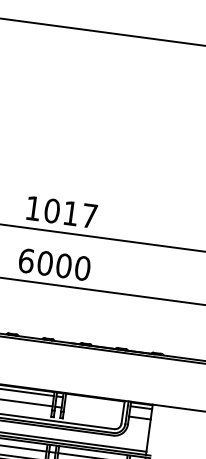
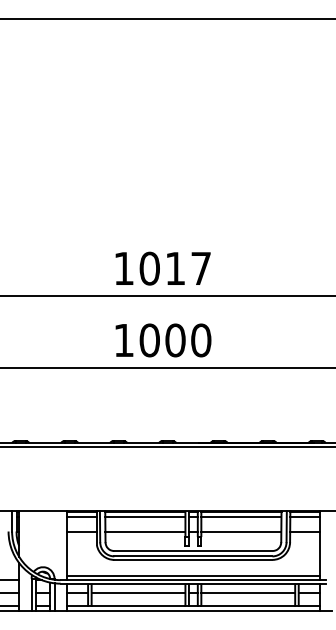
text: (26, 261) -> (124, 340), 6000 -> 1000
line: (94, 401) -> (241, 517), added
line: (93, 411) -> (241, 531), added

